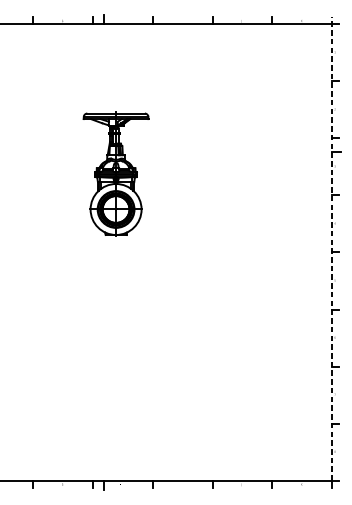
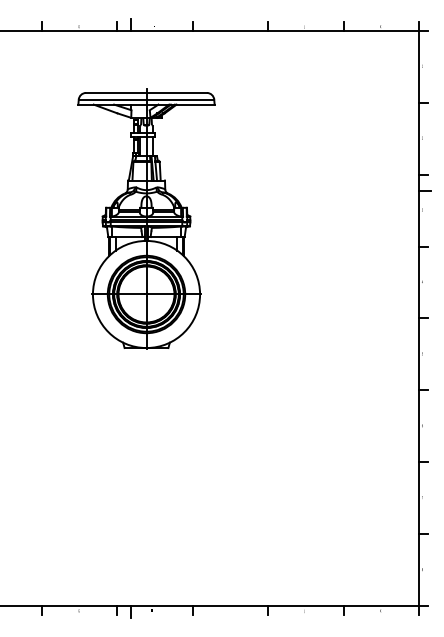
part: (116, 173) -> (146, 218), size x1.67
line: (331, 248) -> (418, 313), dashed -> solid

